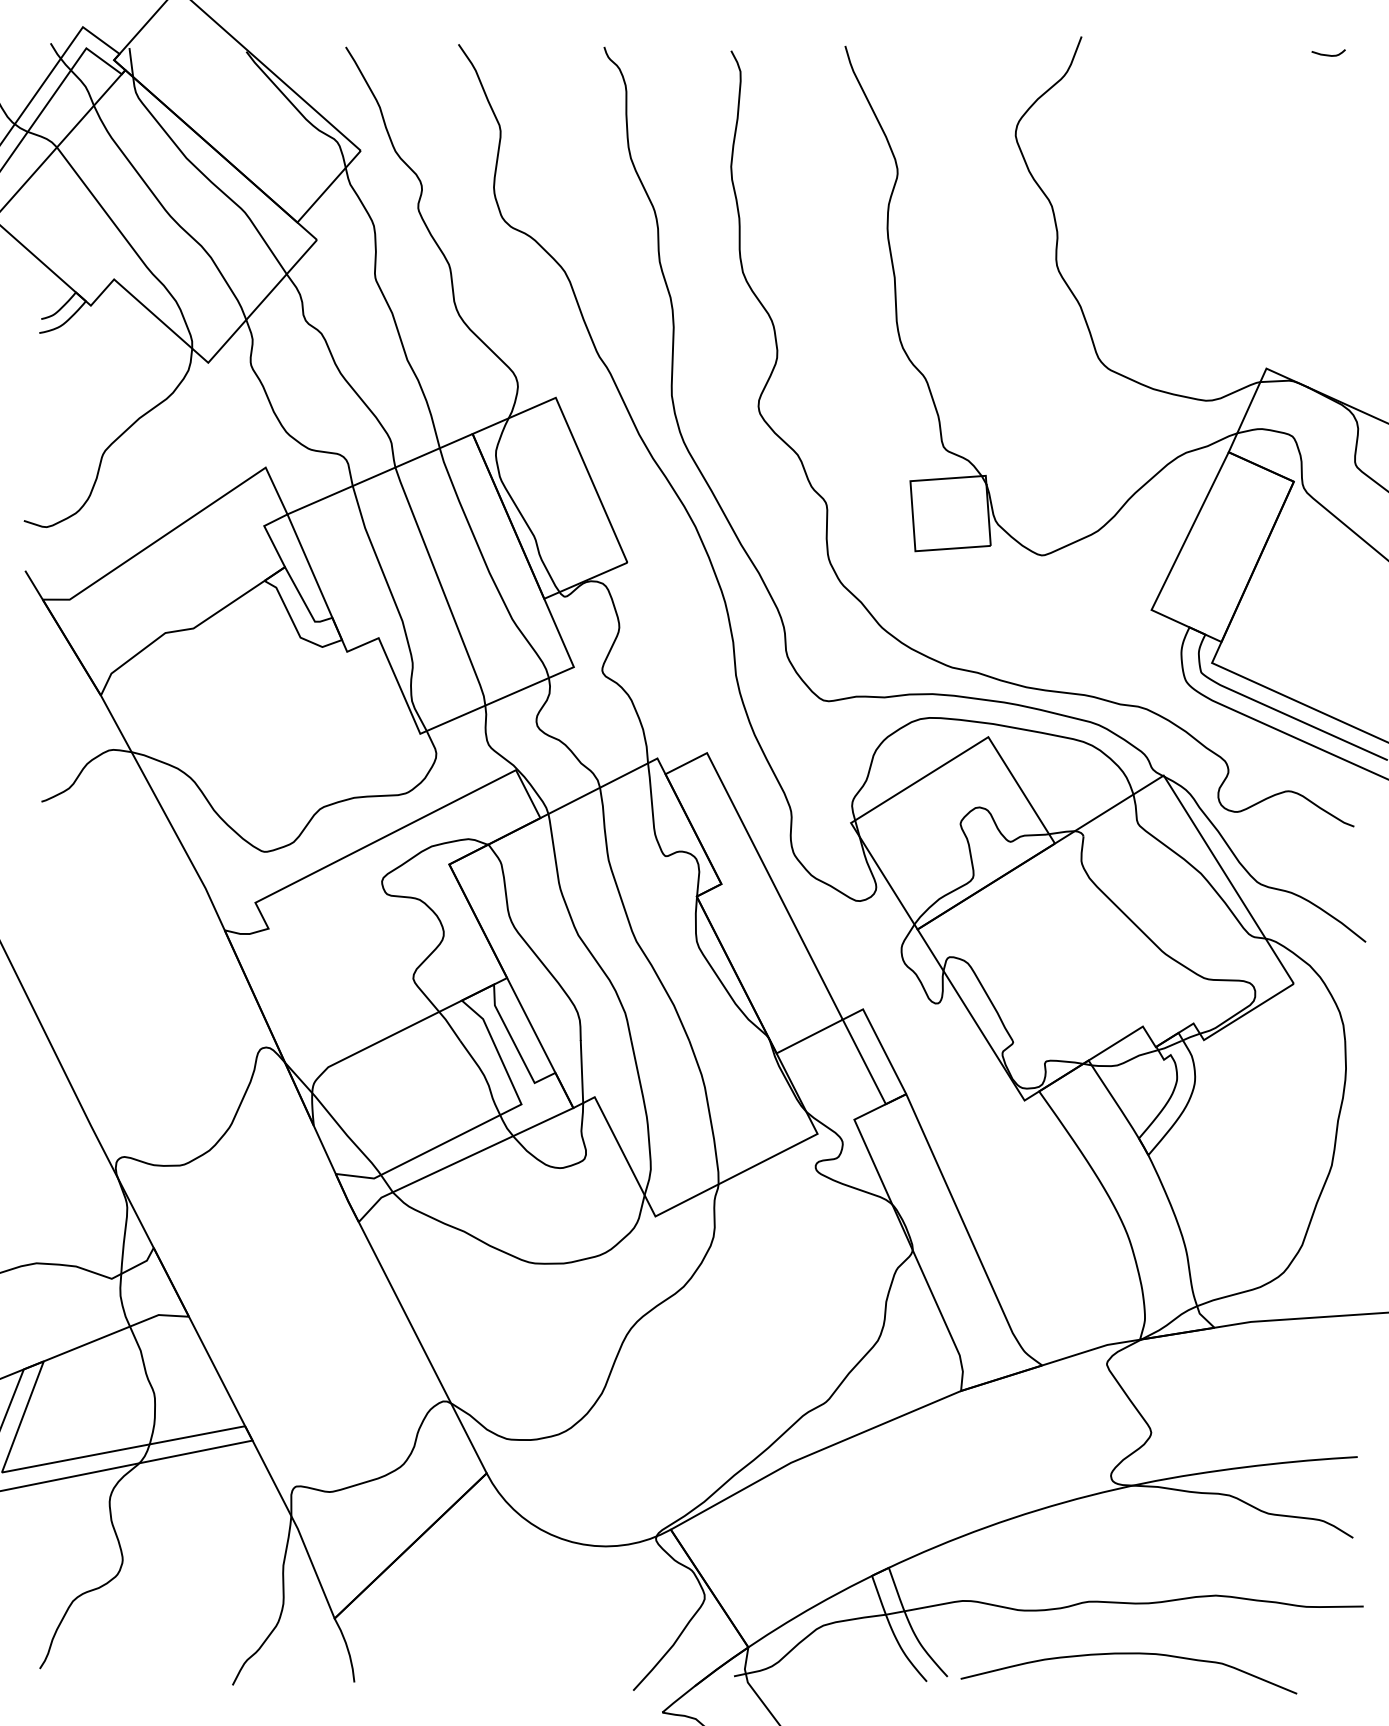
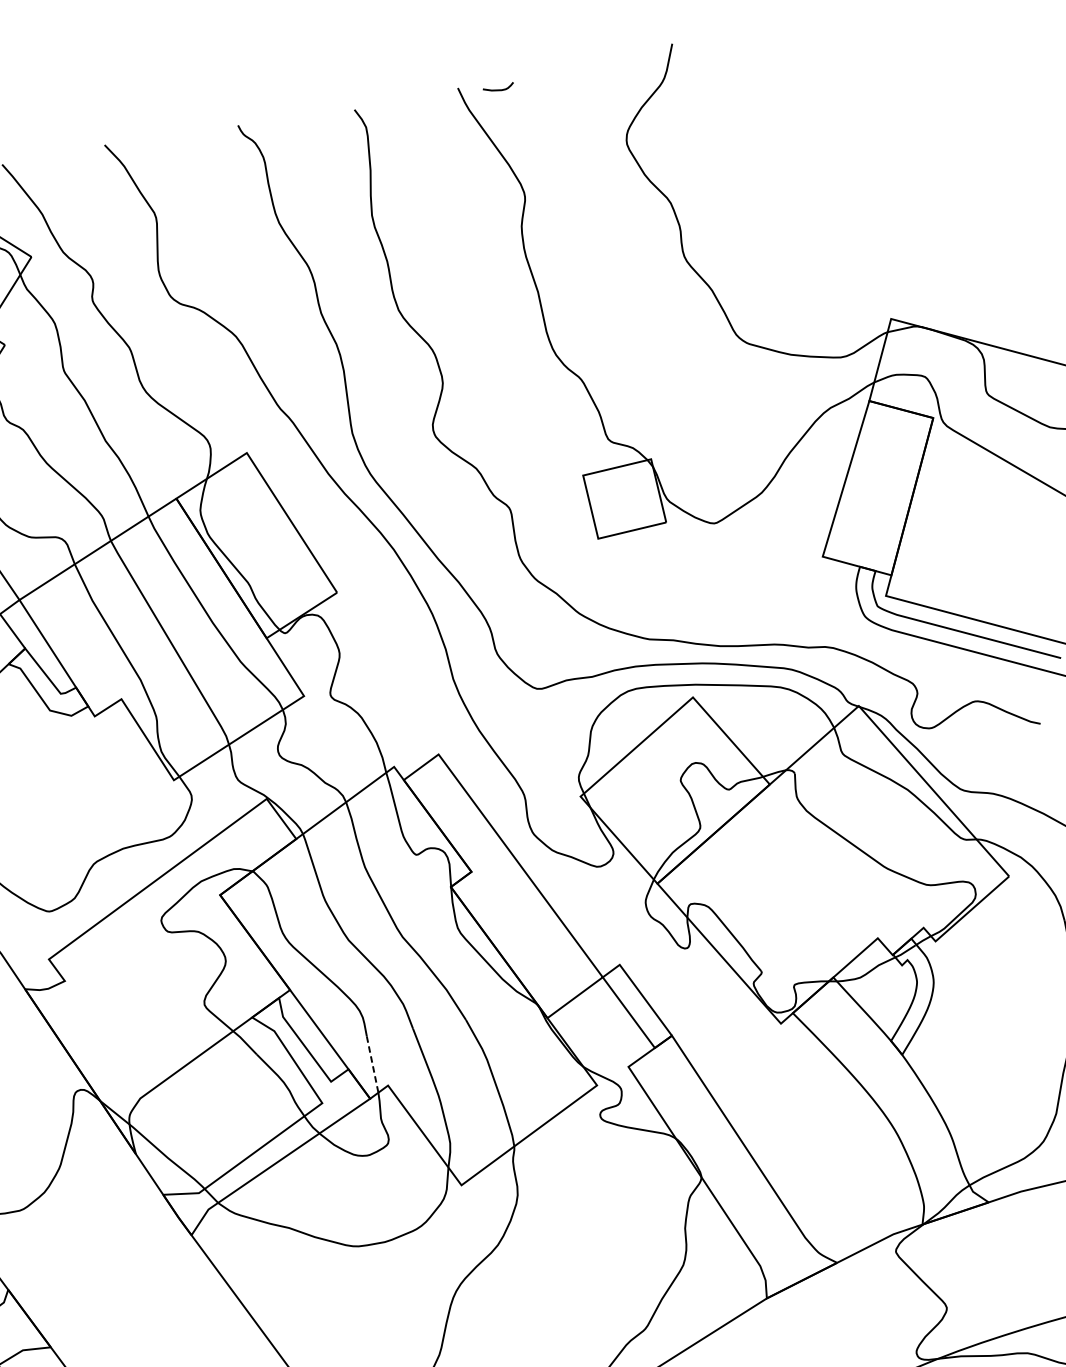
curve: (1328, 54) -> (498, 89), moved
line: (582, 1072) -> (373, 1064), solid -> dashed

